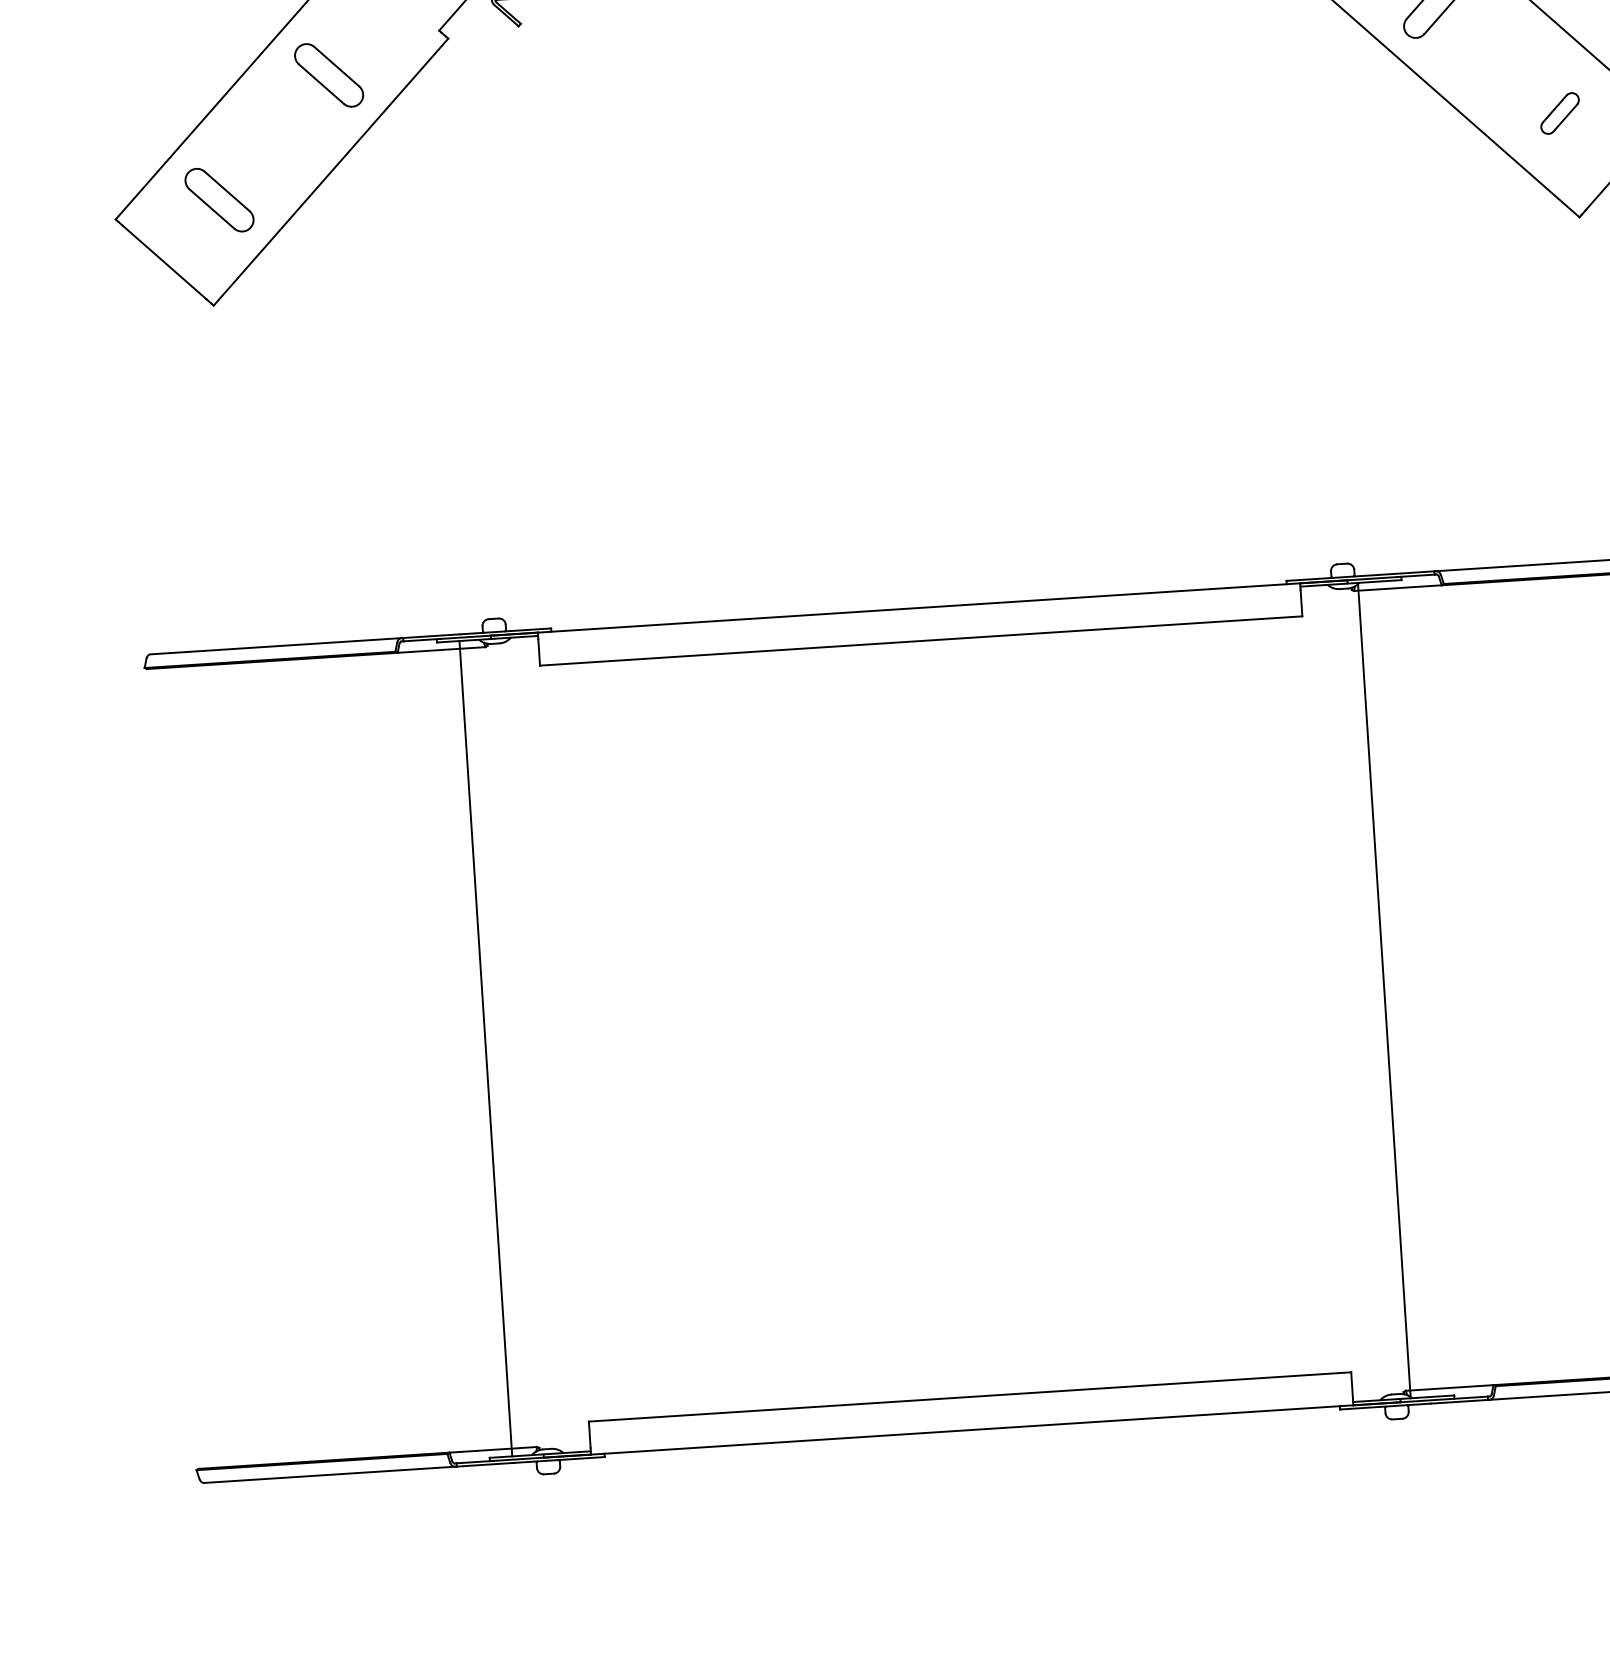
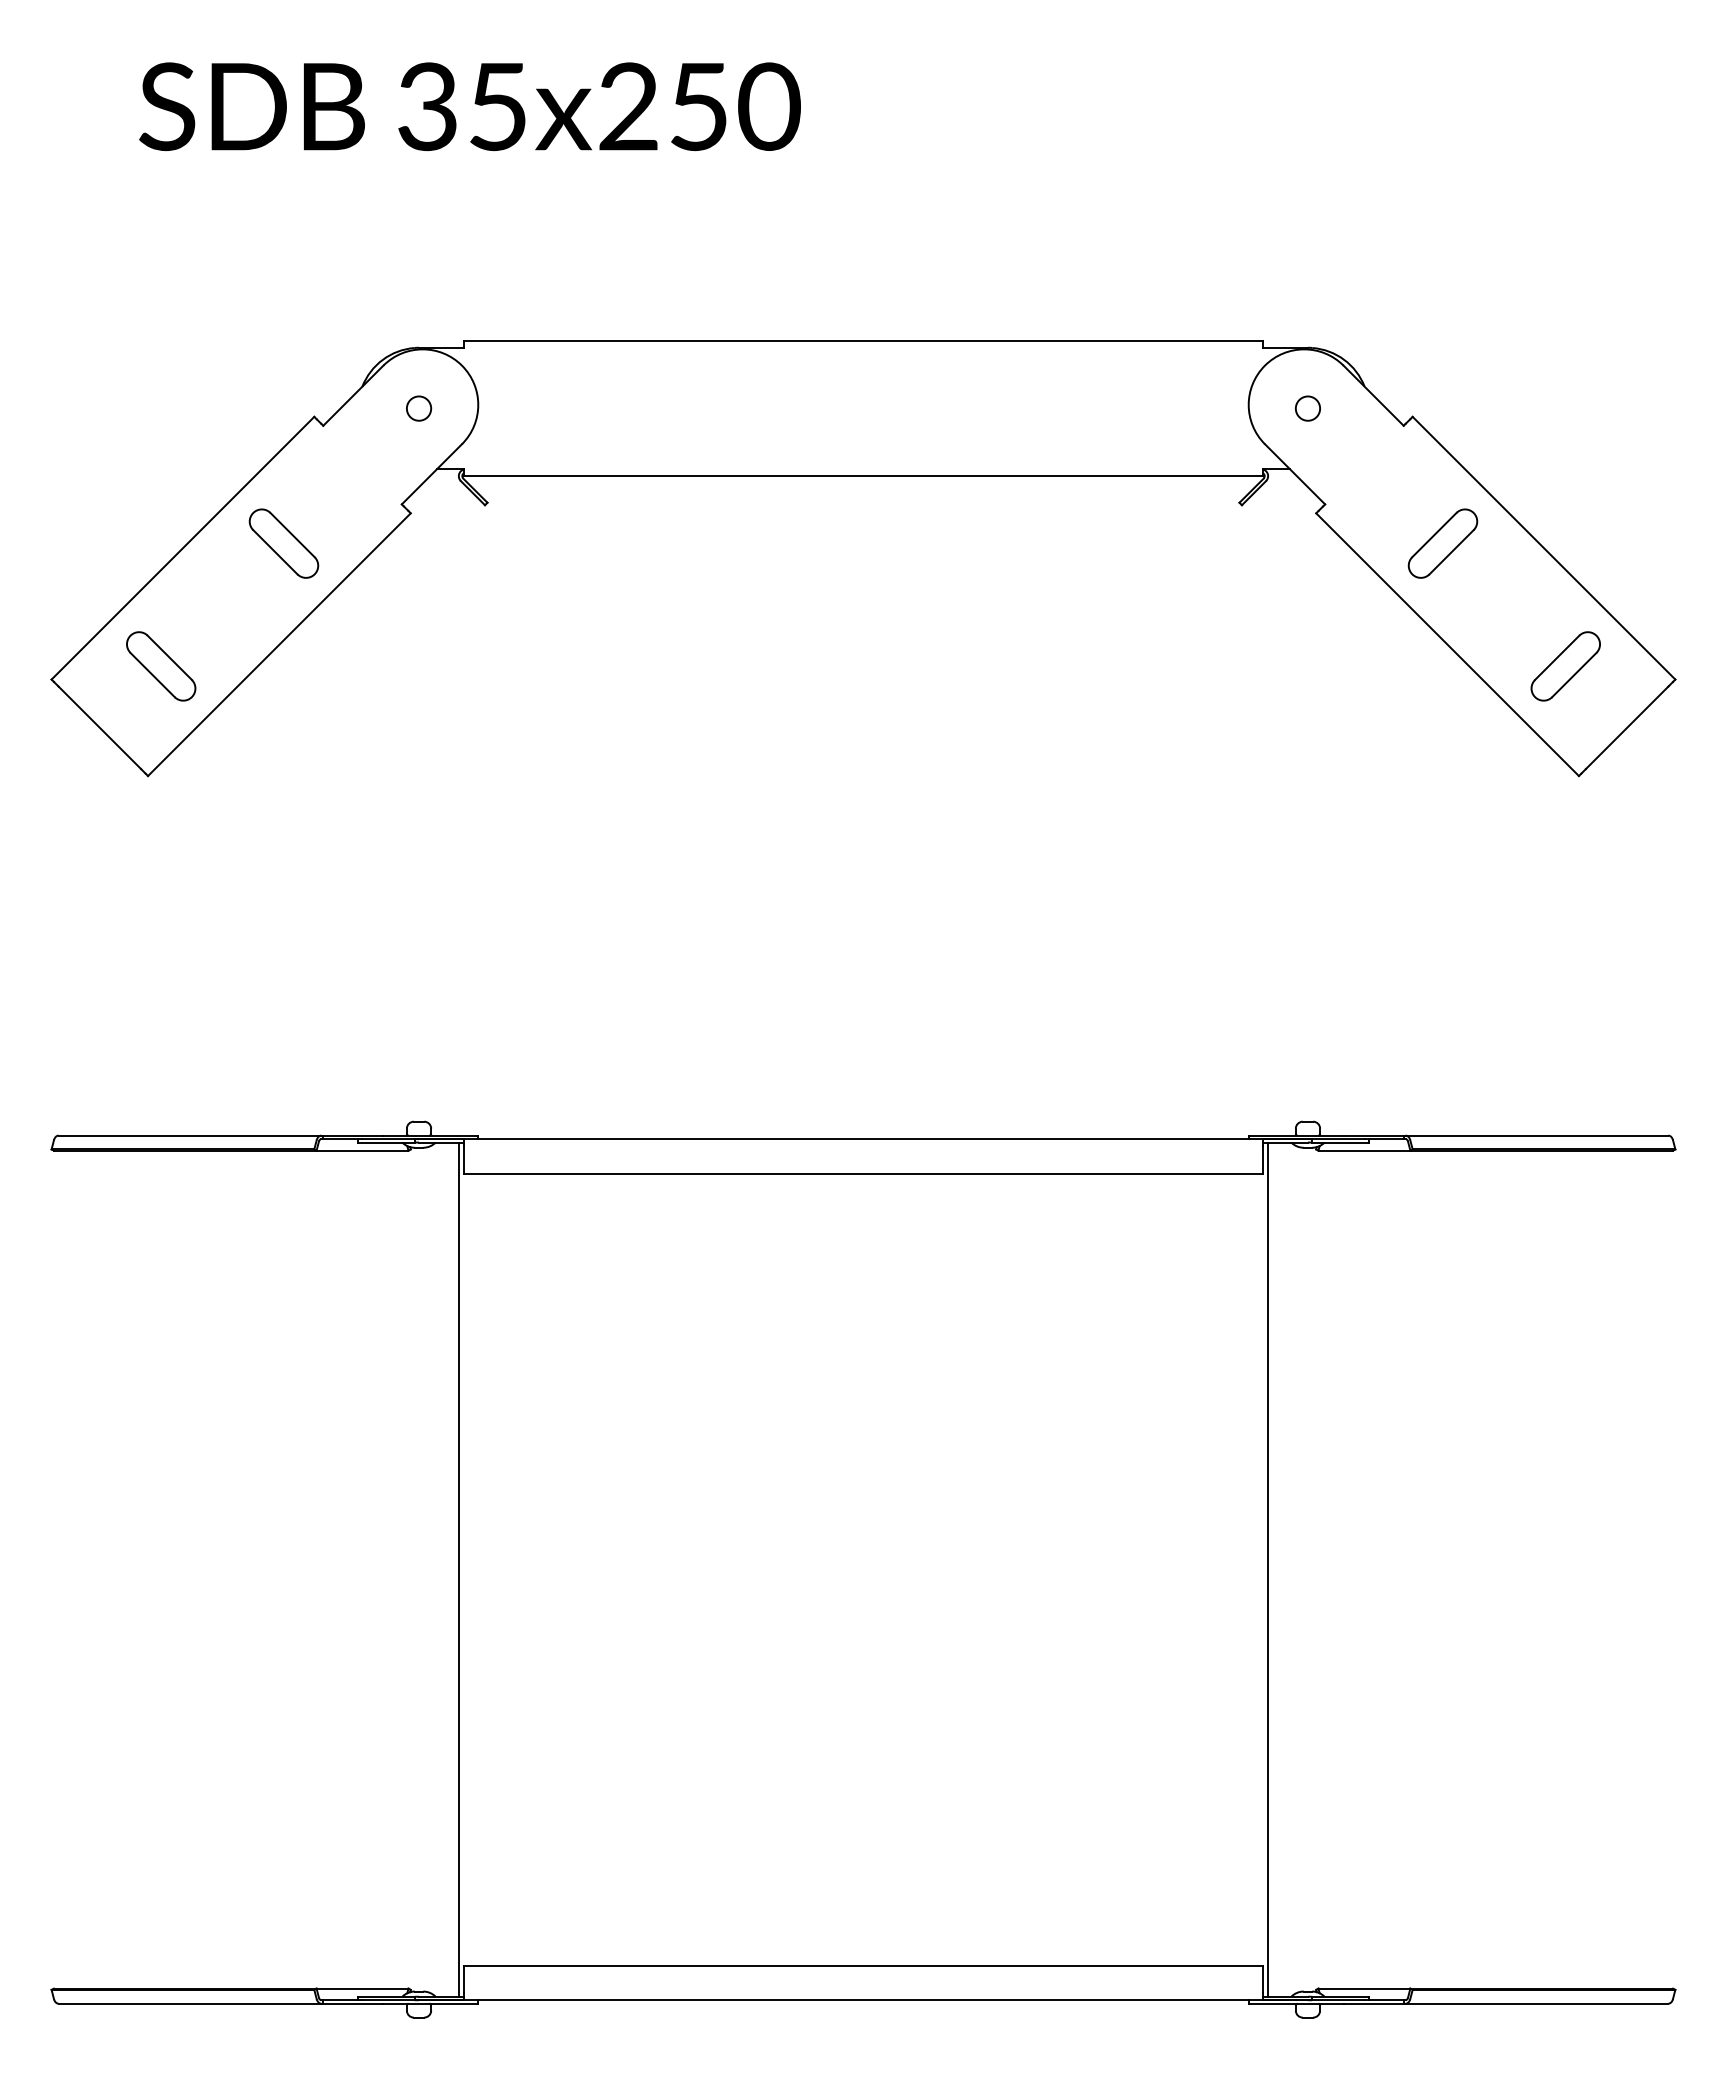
part: (1559, 113) -> (1565, 666), size x1.67
line: (1384, 990) -> (1268, 1569), moved
line: (485, 1048) -> (458, 1569), moved

